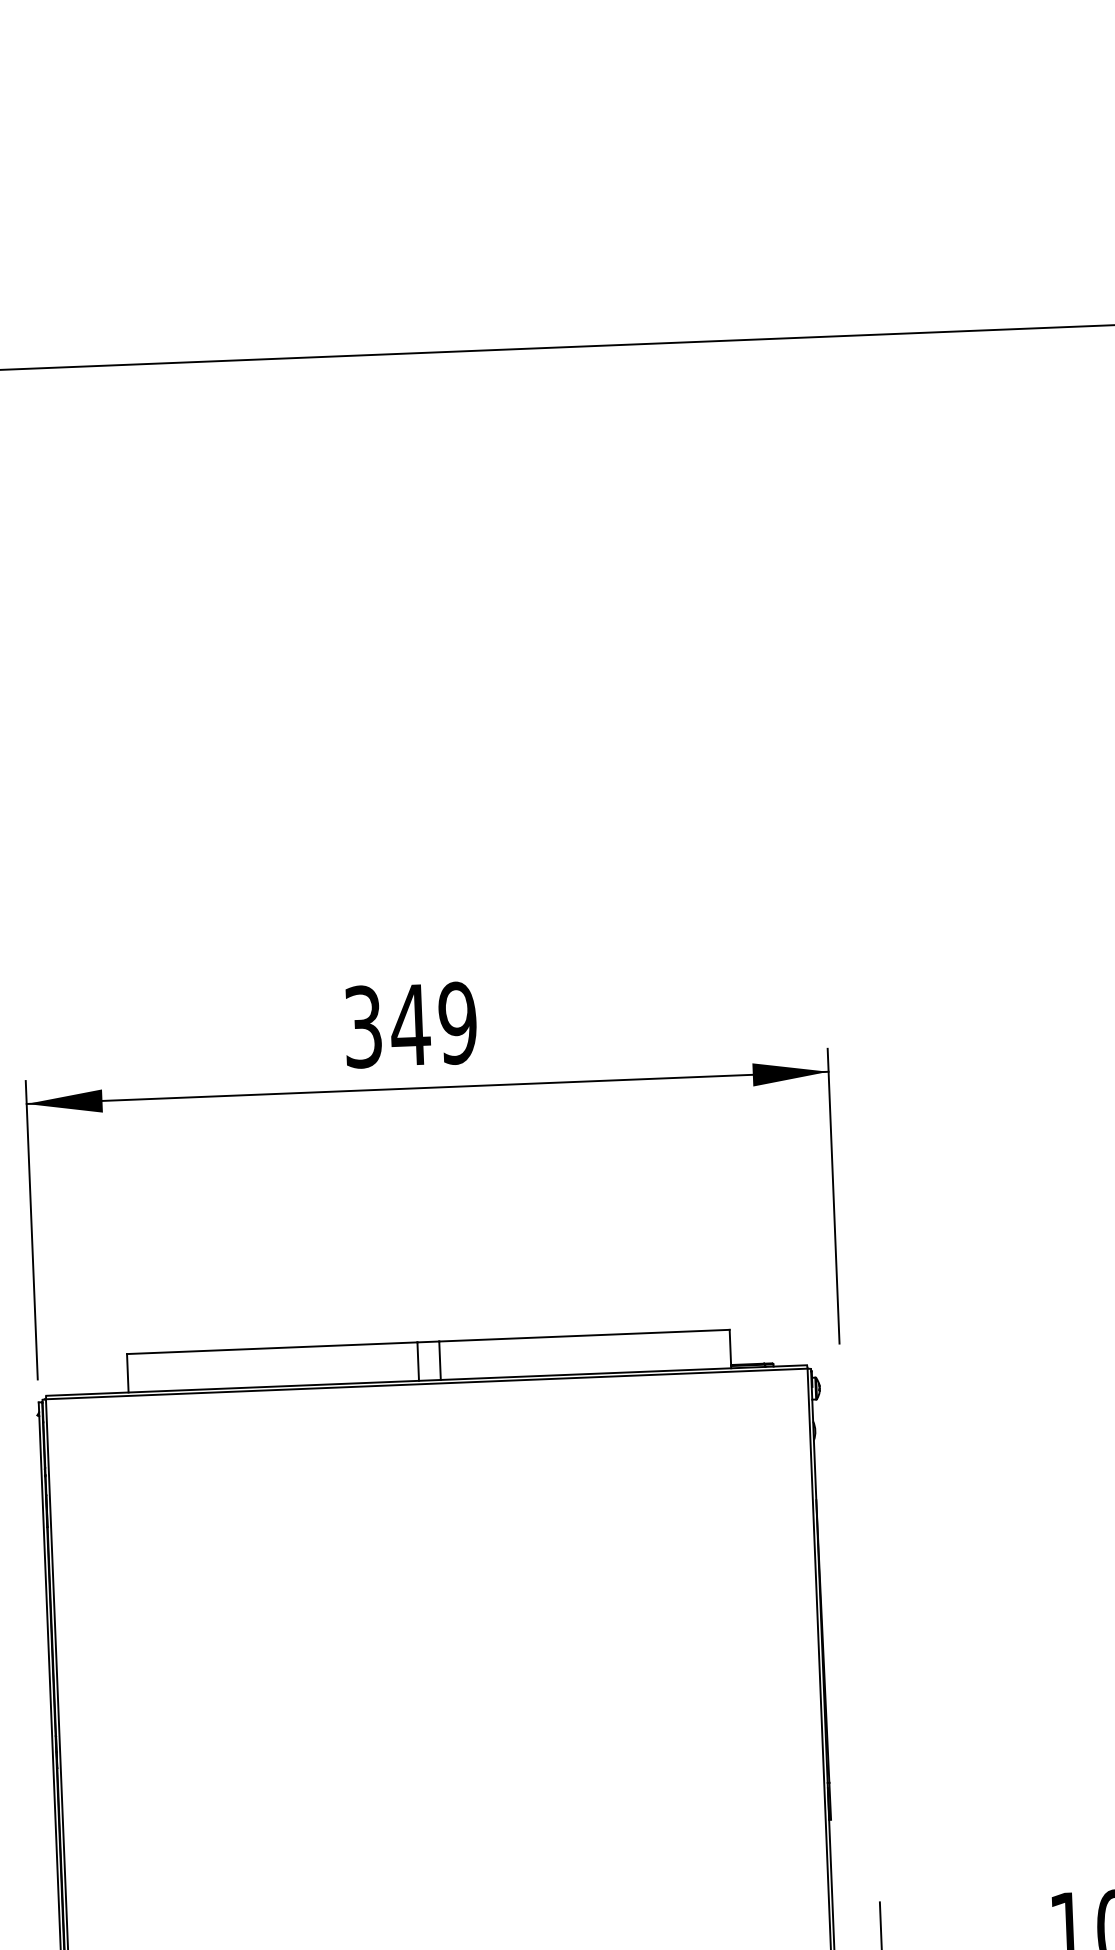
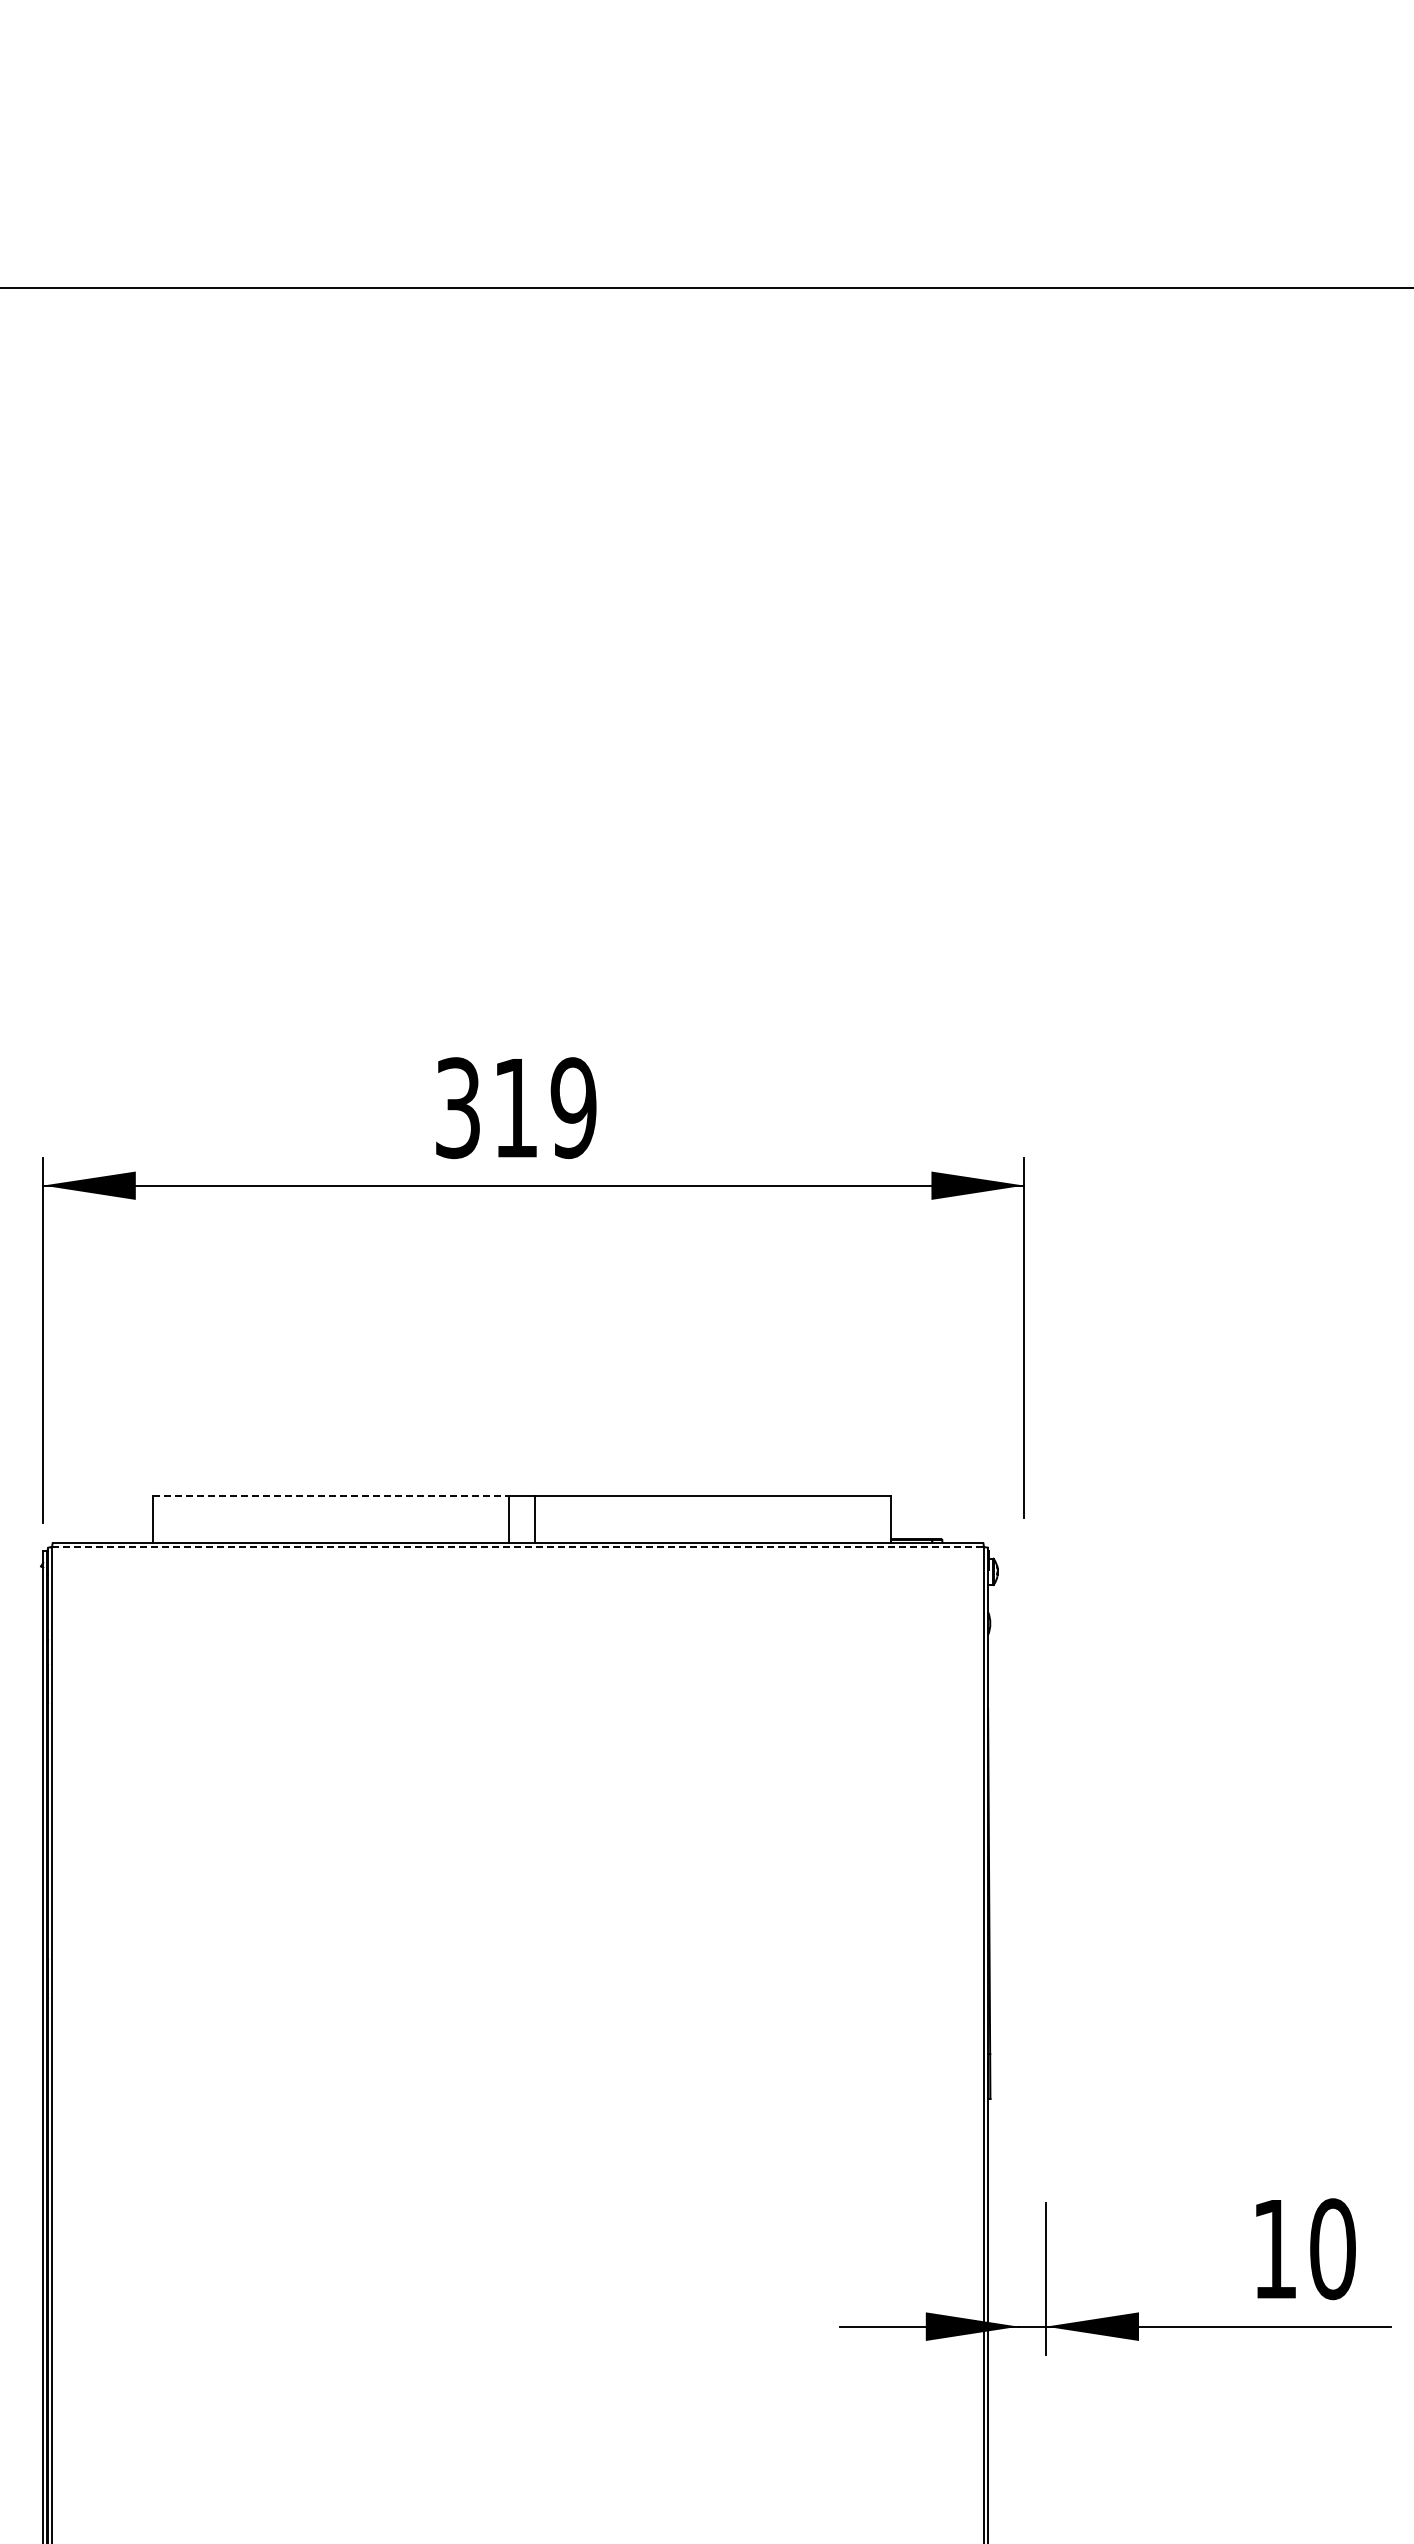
text: (410, 1025) -> (515, 1108), 349 -> 319
line: (272, 1347) -> (331, 1495), solid -> dashed
line: (427, 1384) -> (518, 1547), solid -> dashed

